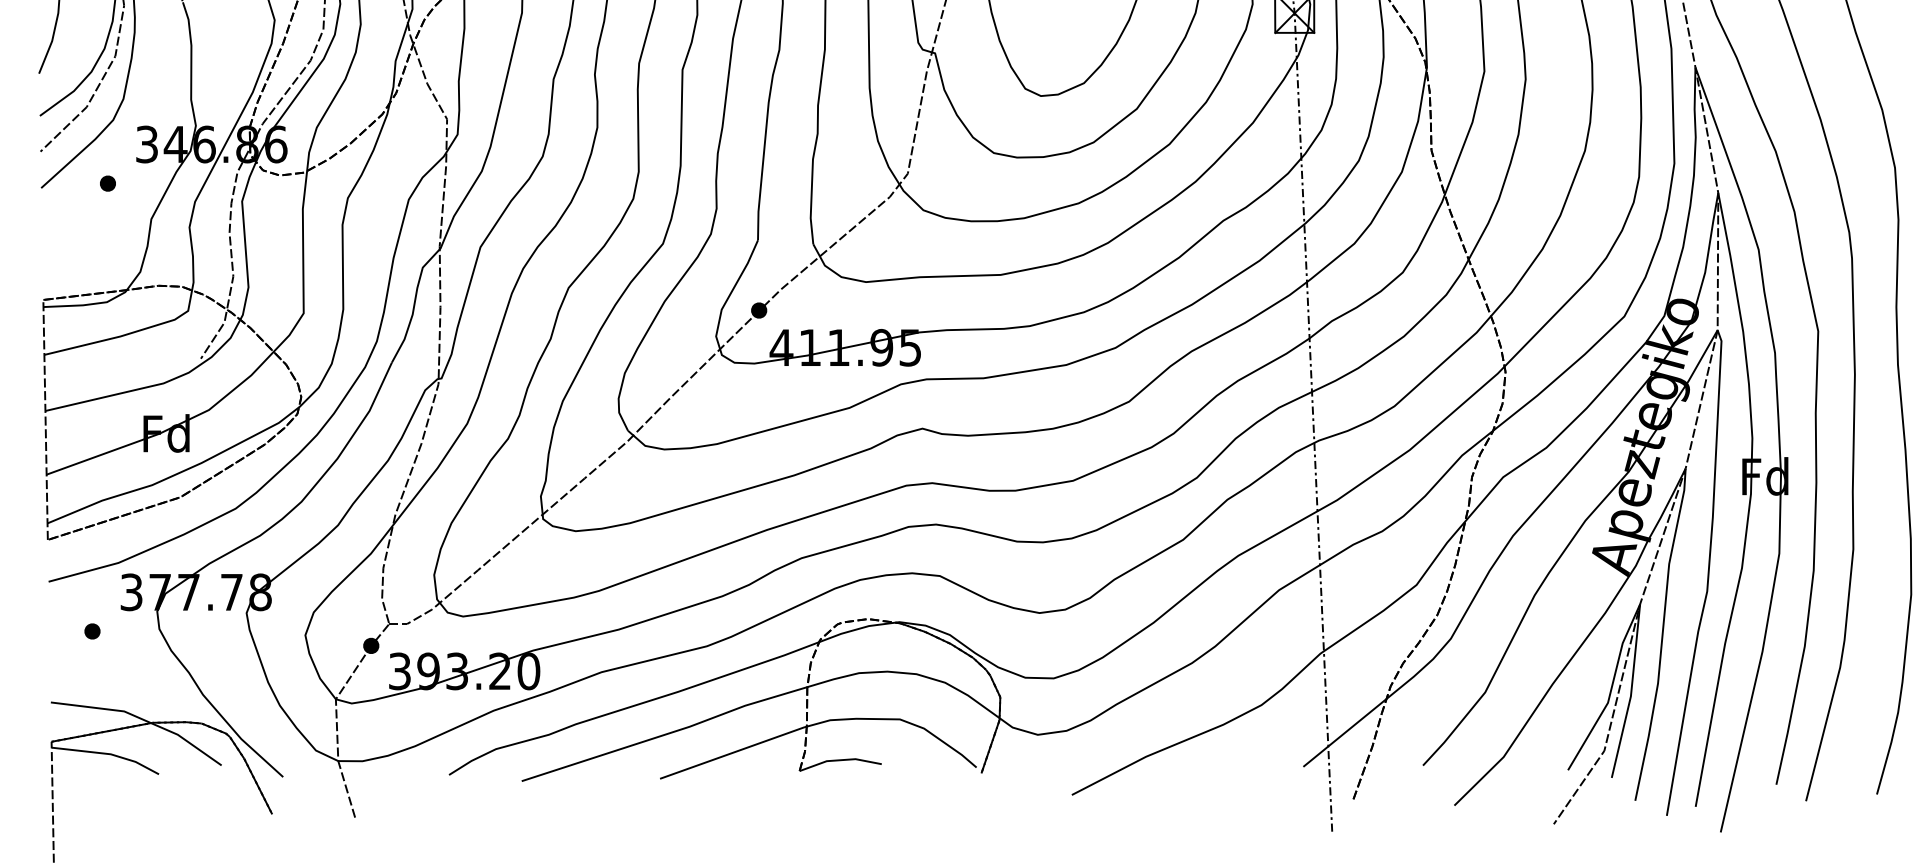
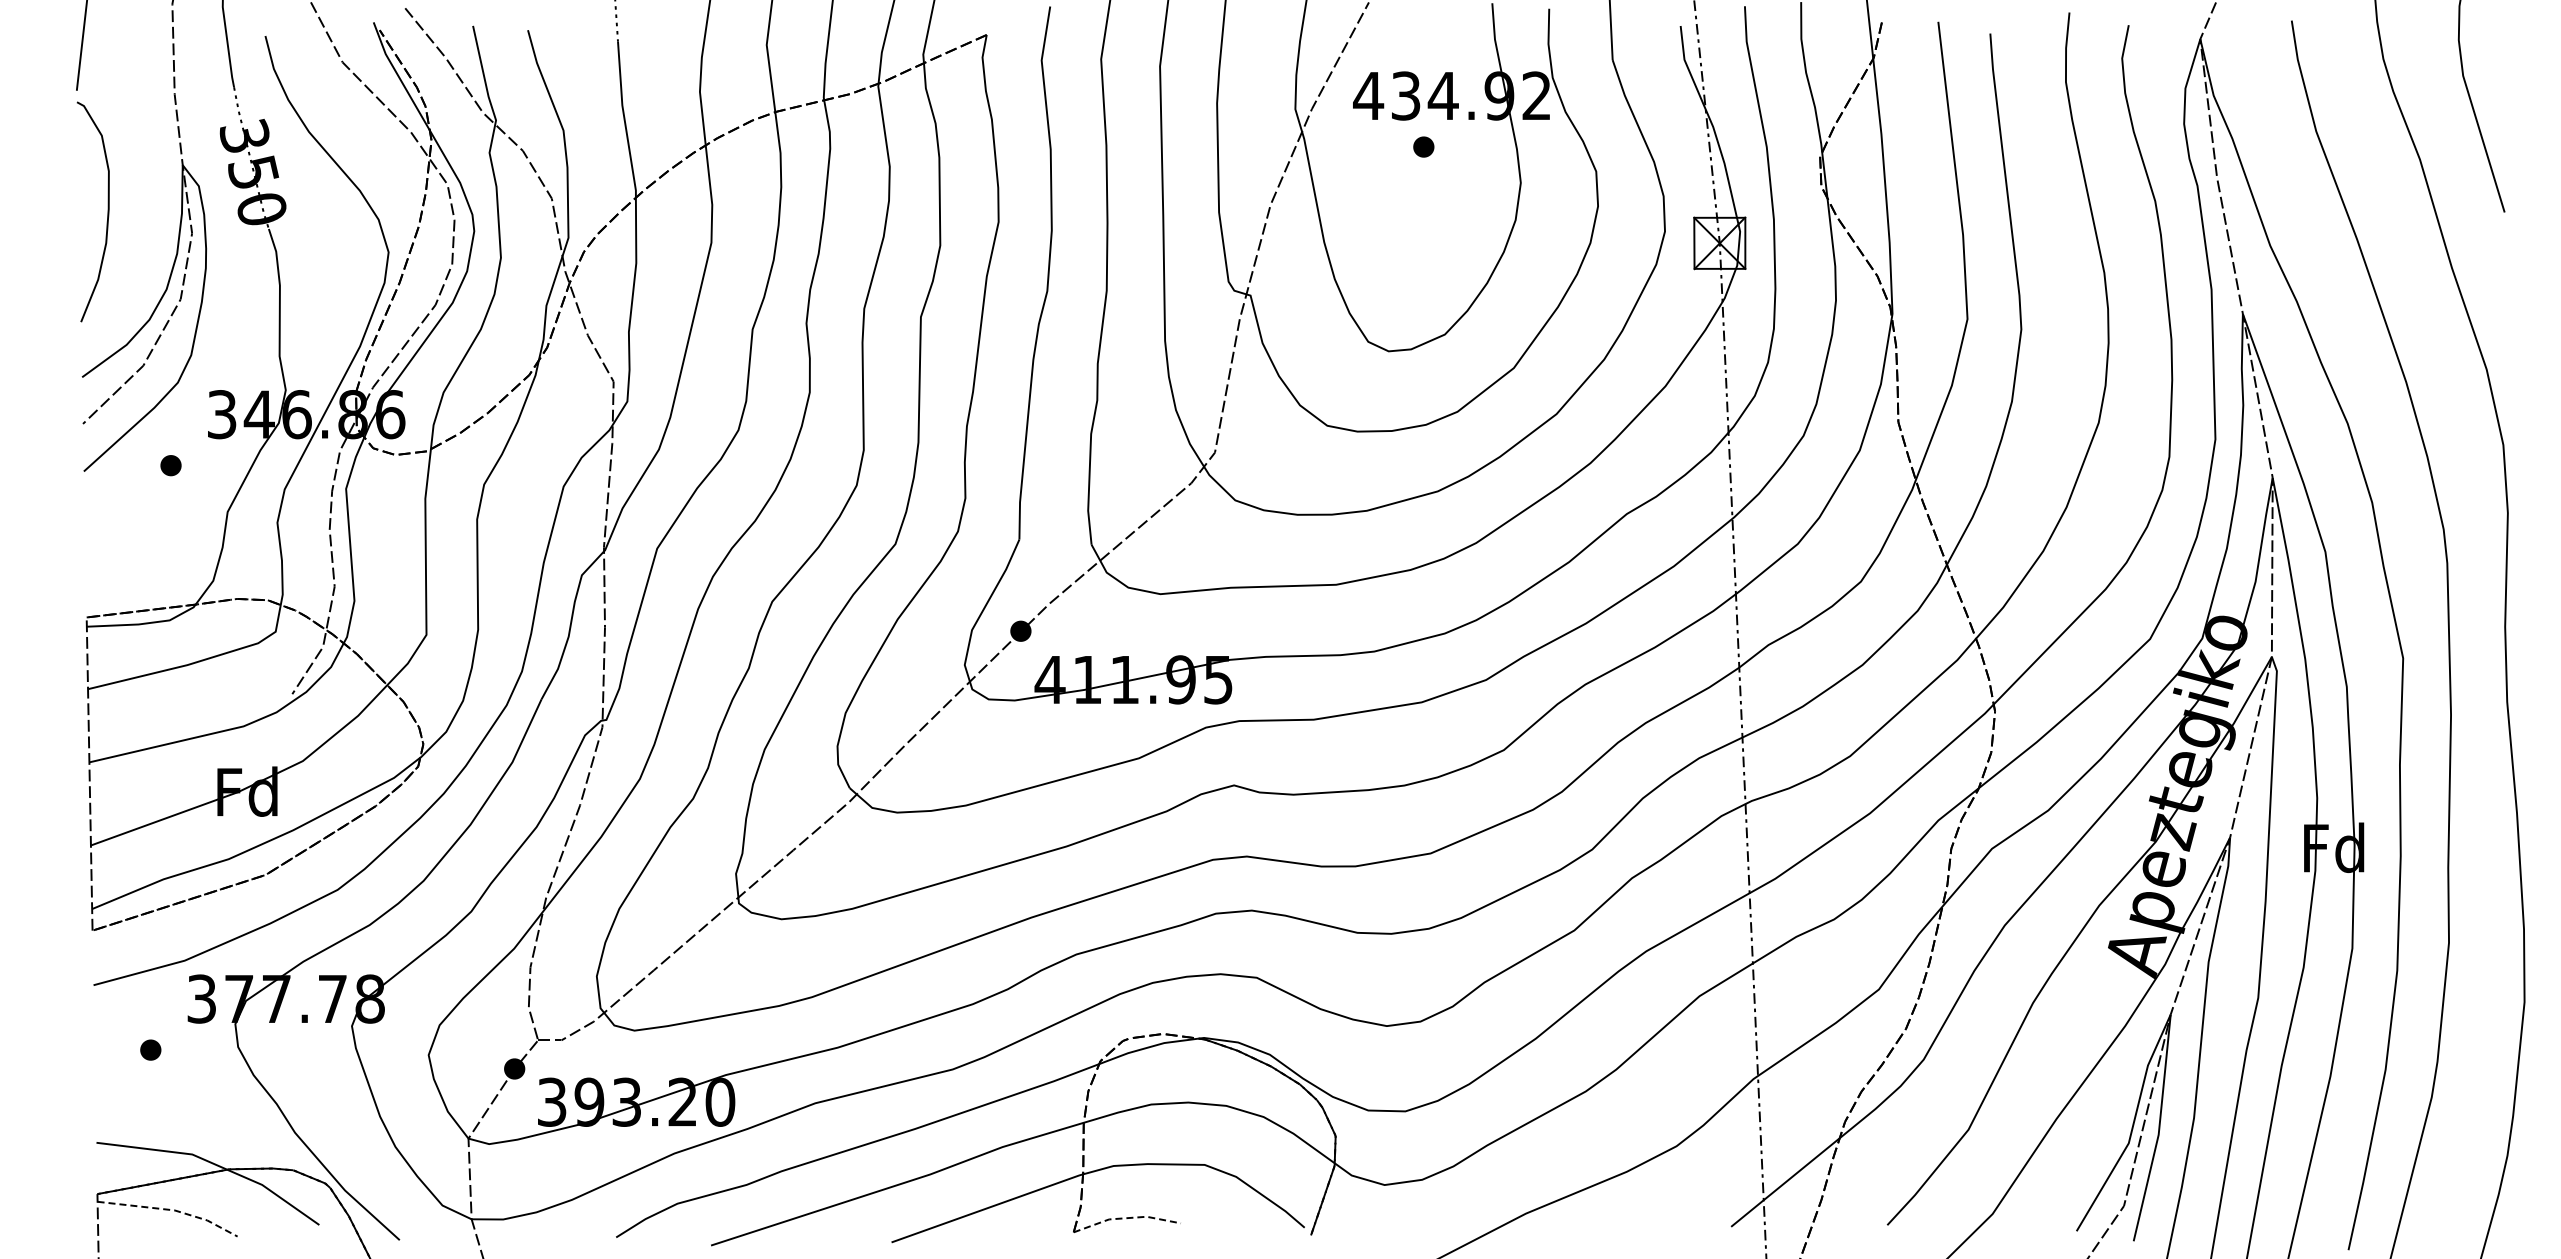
line: (108, 754) -> (171, 1210), solid -> dashed
line: (840, 760) -> (1126, 1218), solid -> dashed

